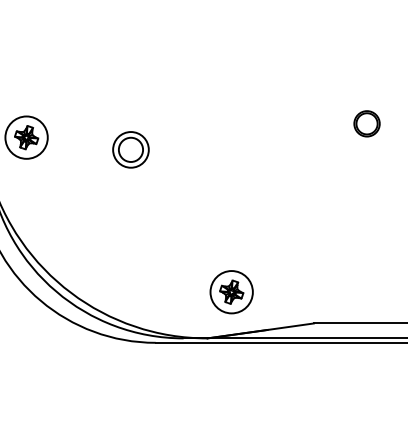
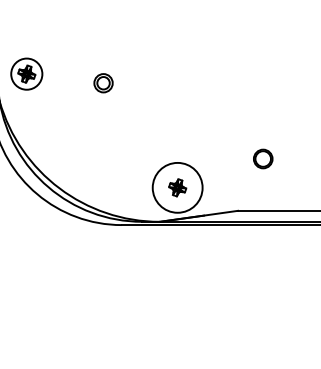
part: (367, 123) -> (263, 158), moved
part: (130, 150) -> (103, 83), size x0.7
circle: (231, 291) -> (177, 187), size x1.6

